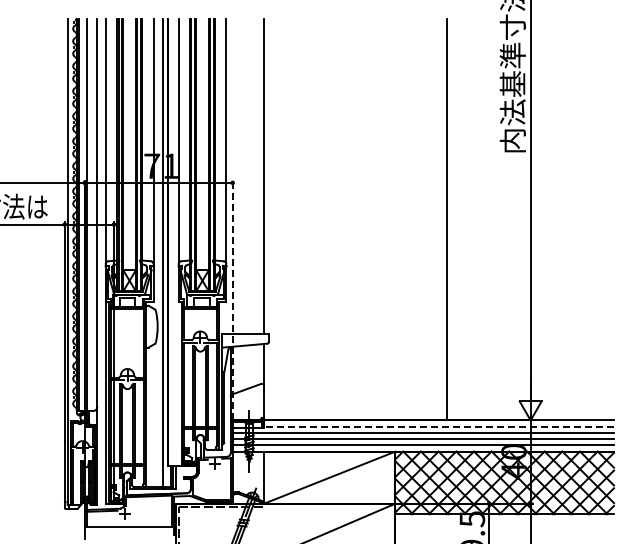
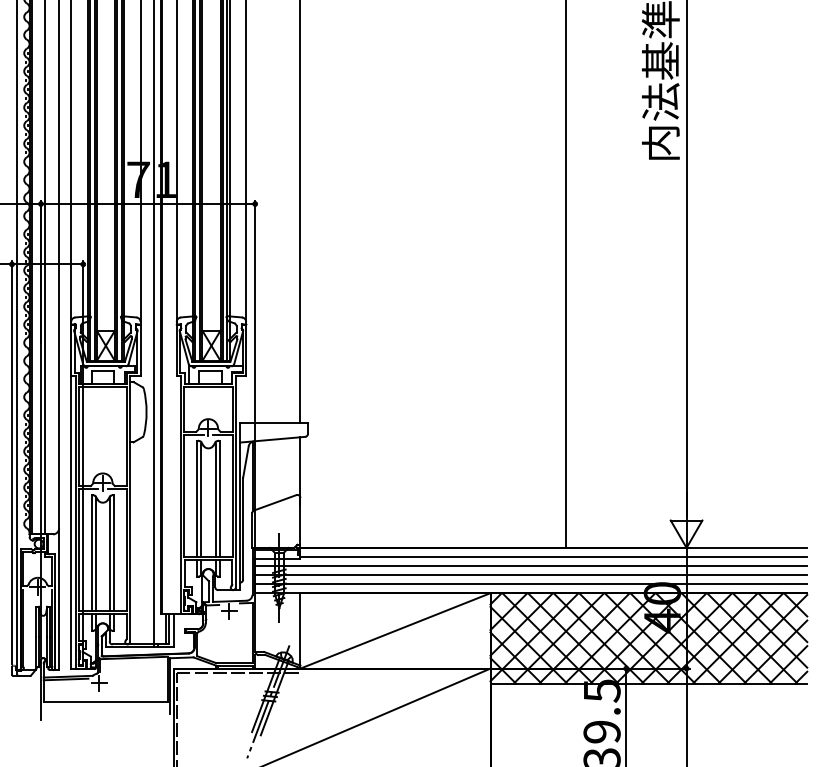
line: (232, 300) -> (254, 374), dashed -> solid
line: (438, 426) -> (553, 556), dashed -> solid

